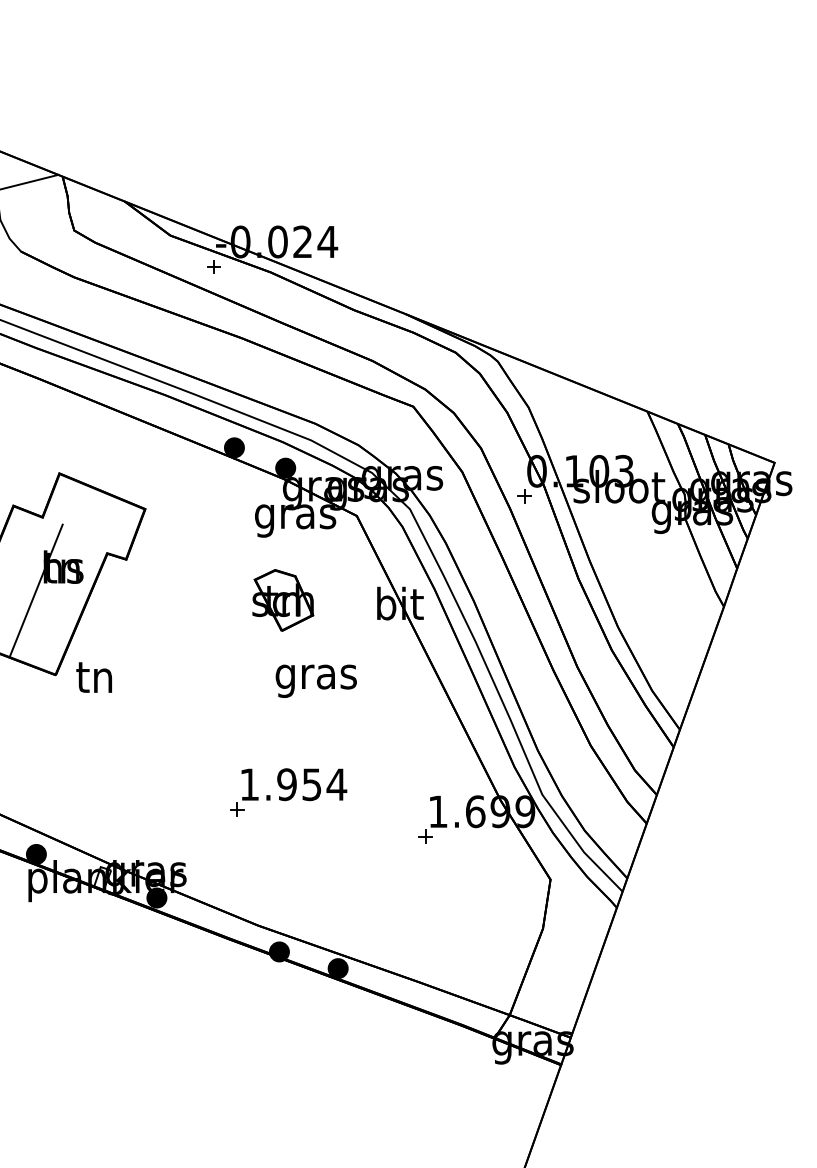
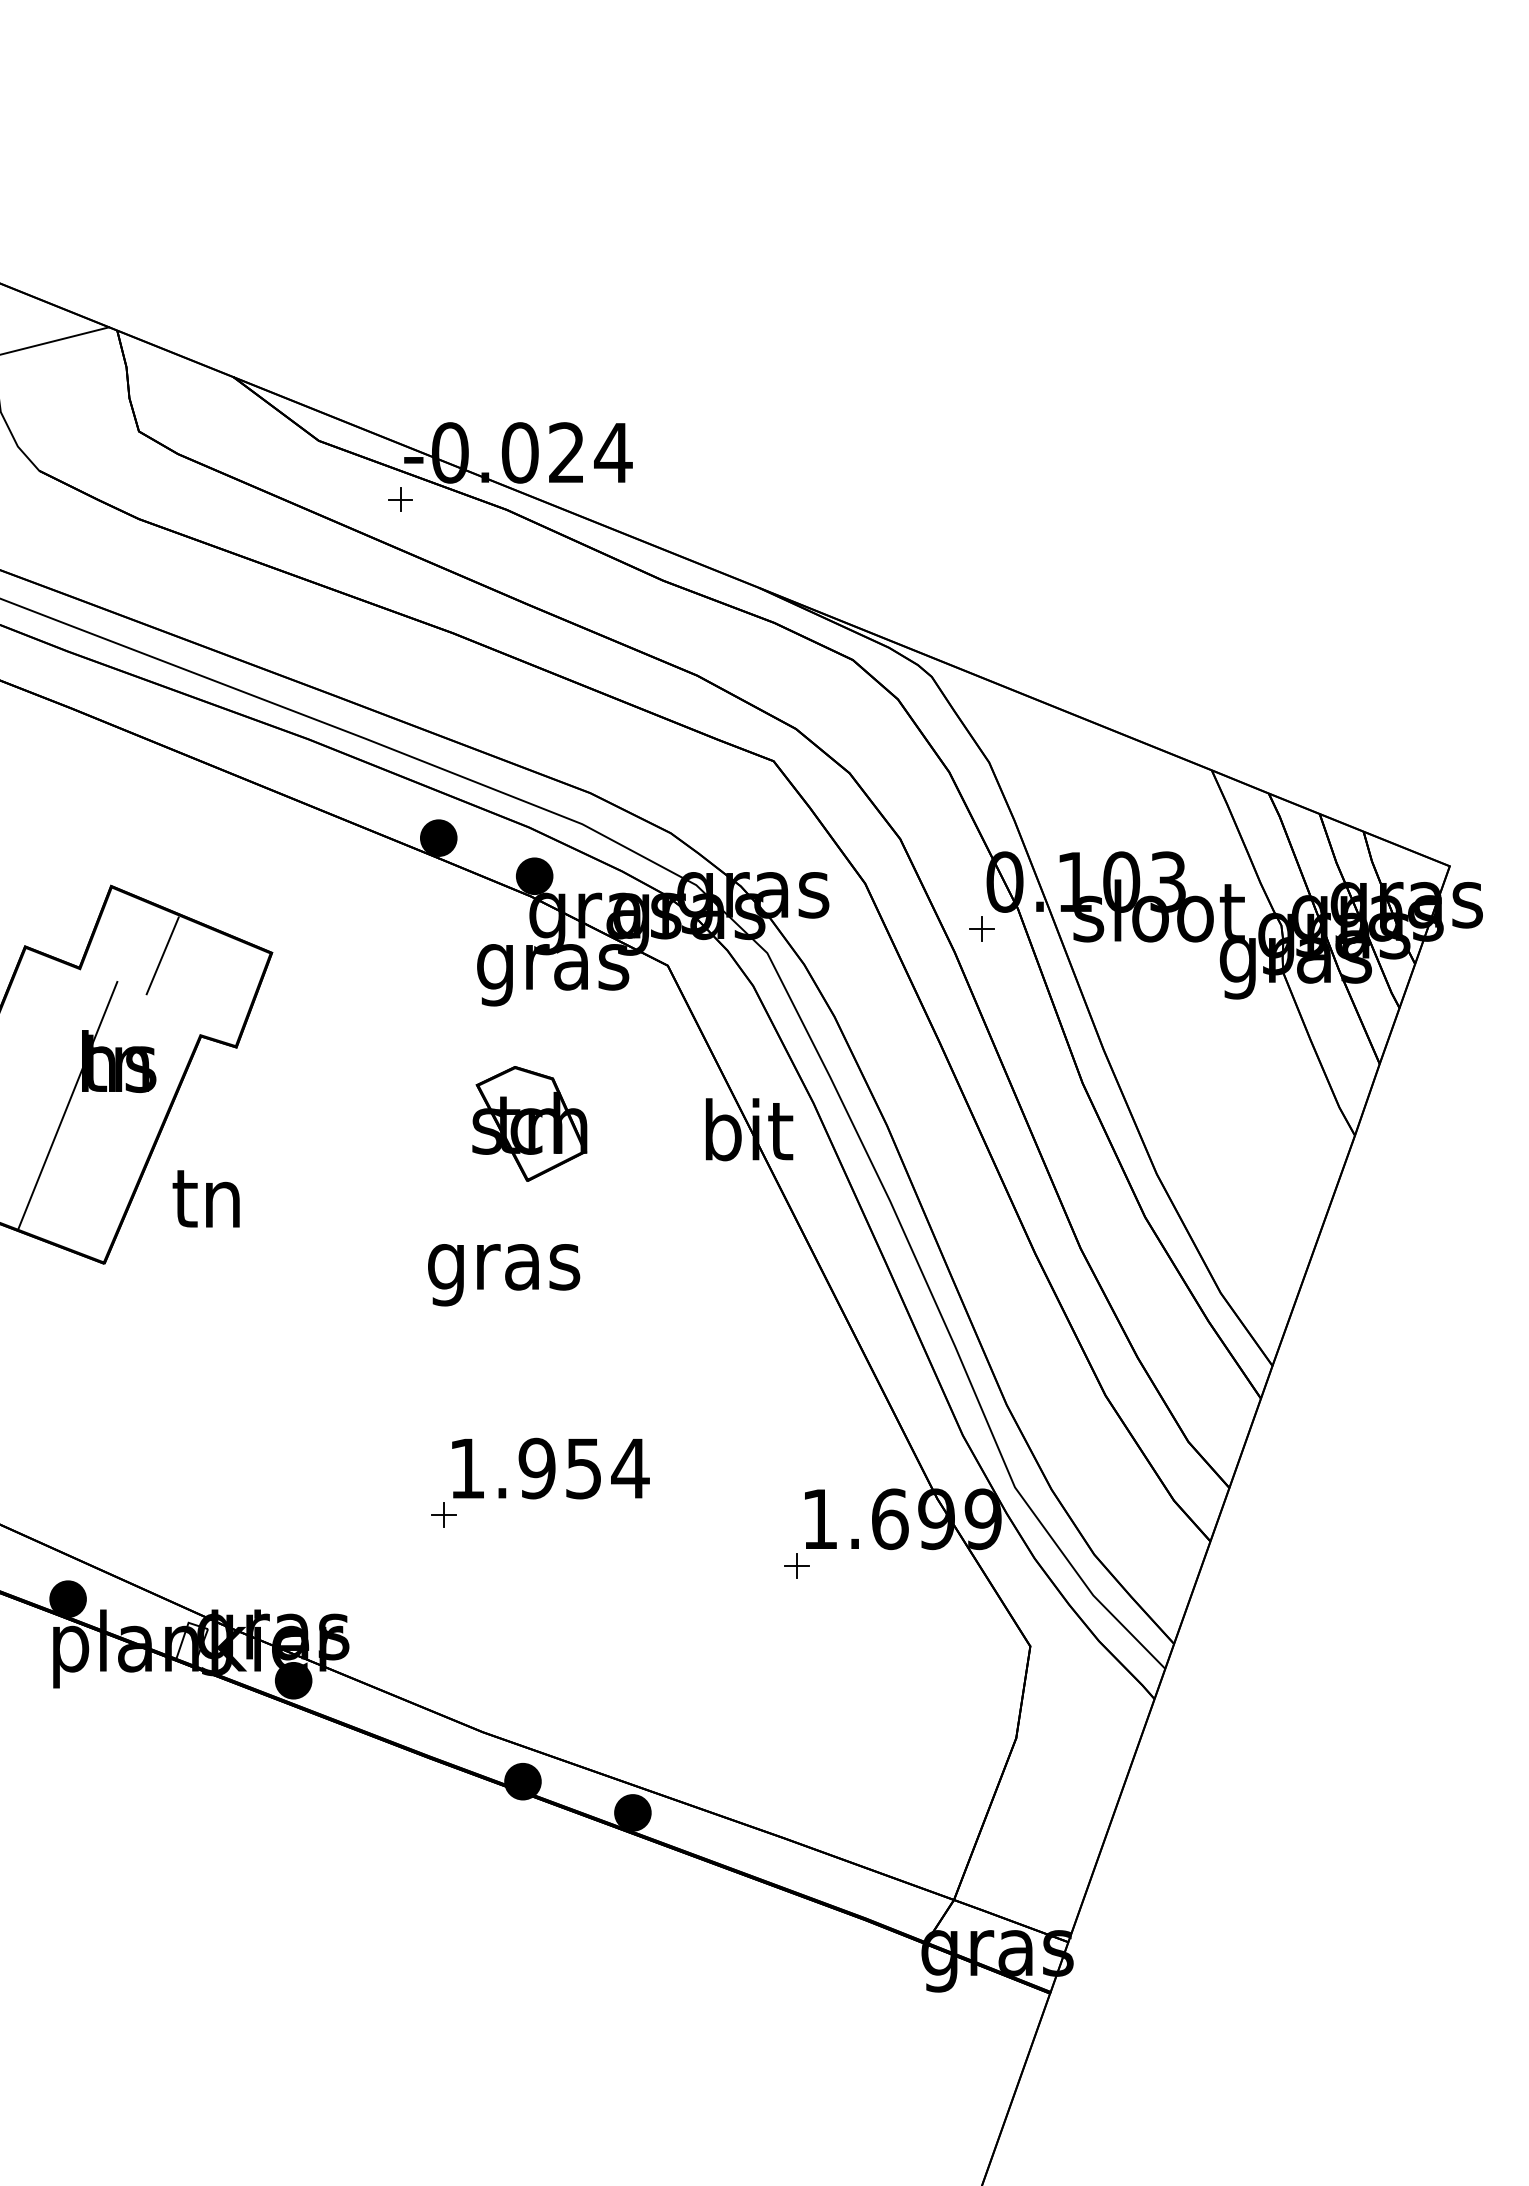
line: (86, 510) -> (161, 955), added
text: (93, 677) -> (204, 1198), moved
text: (315, 680) -> (502, 1273), moved

